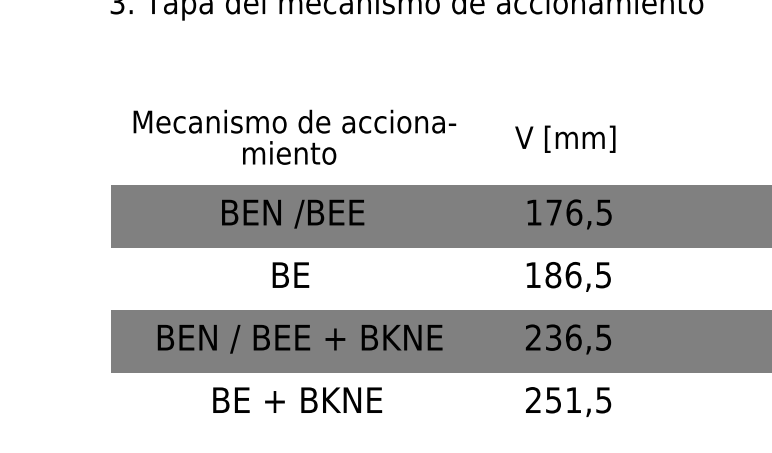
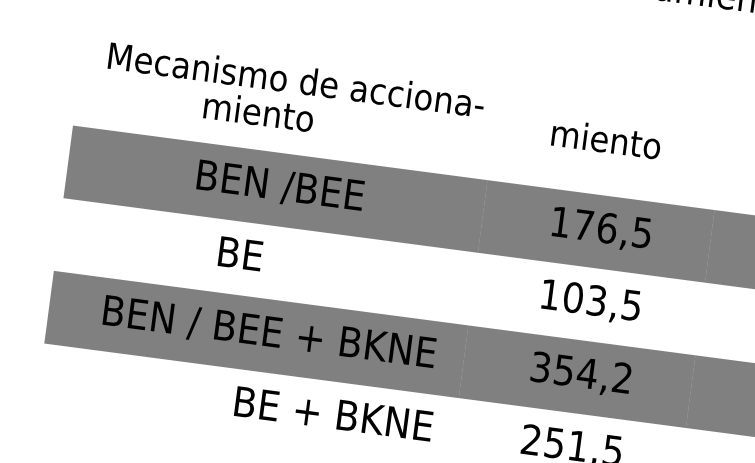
text: (565, 138) -> (608, 140), V [mm] -> miento
text: (289, 152) -> (258, 111), moved
text: (290, 274) -> (240, 253), moved
text: (563, 275) -> (585, 299), 186,5 -> 103,5
text: (568, 337) -> (581, 372), 236,5 -> 354,2
text: (297, 399) -> (333, 413), moved

